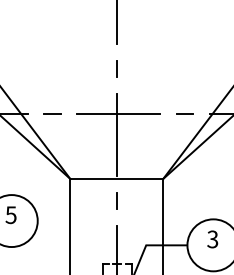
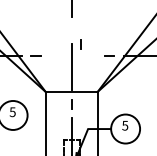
line: (116, 68) -> (80, 44), moved
line: (118, 113) -> (72, 55), removed
text: (213, 237) -> (125, 124), 3 -> 5

